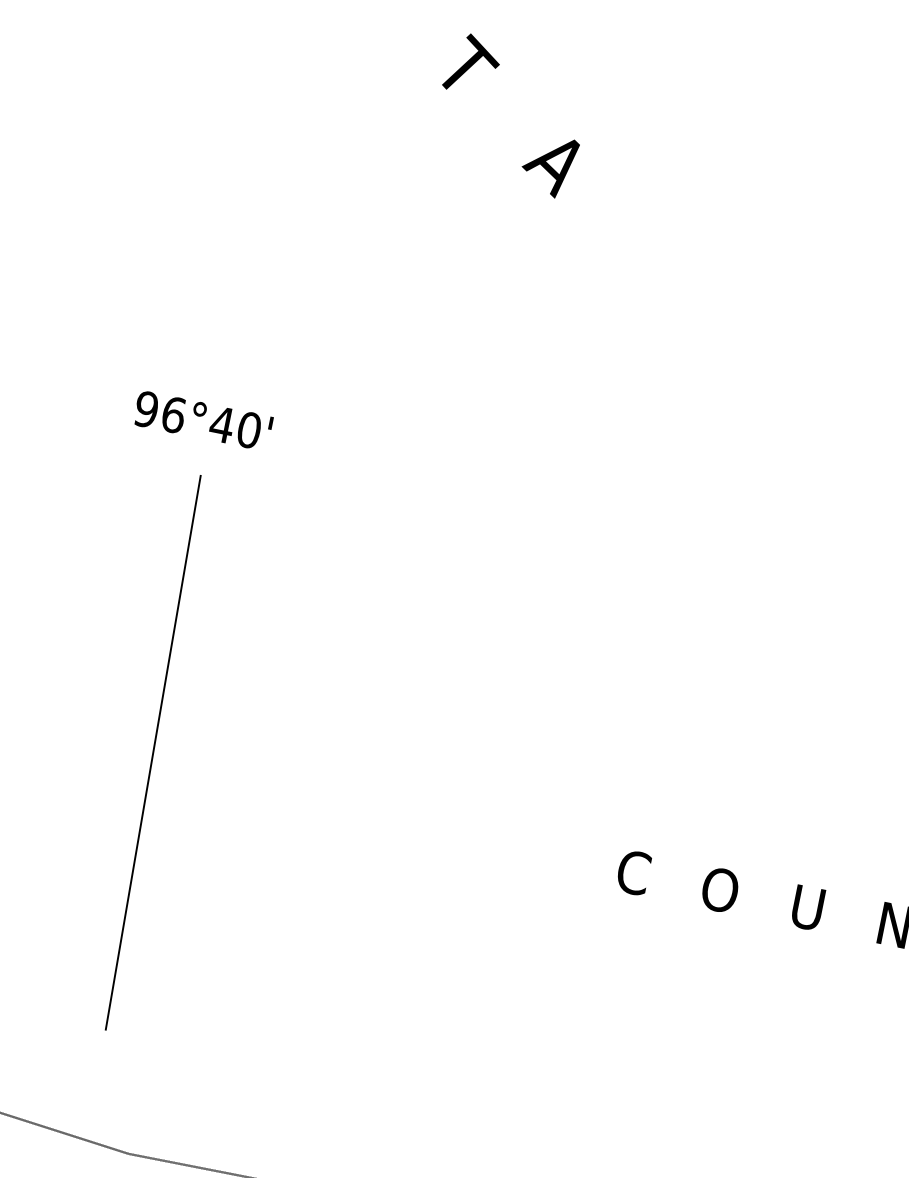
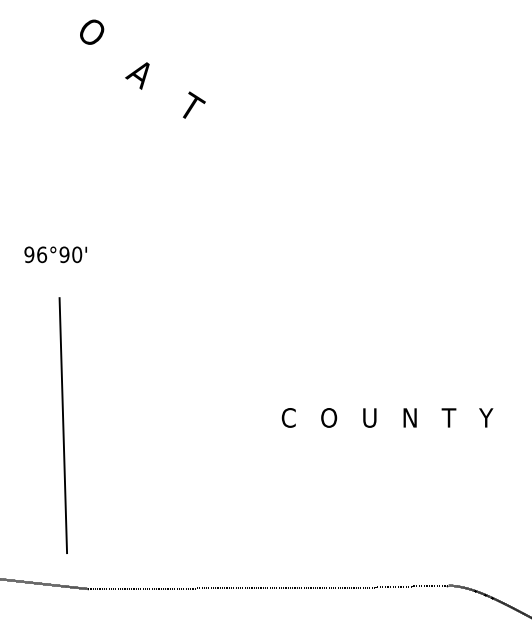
text: (464, 67) -> (140, 73), T -> A
text: (556, 162) -> (190, 107), A -> T
text: (222, 424) -> (64, 254), 96°40' -> 96°90'
line: (151, 752) -> (62, 425), moved

